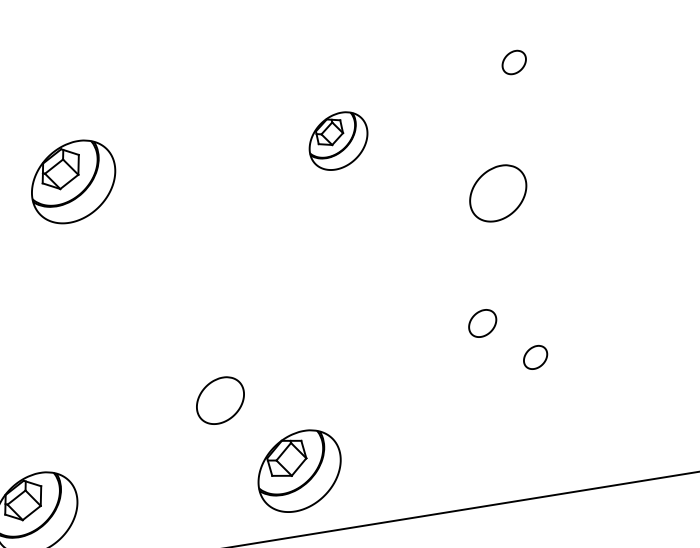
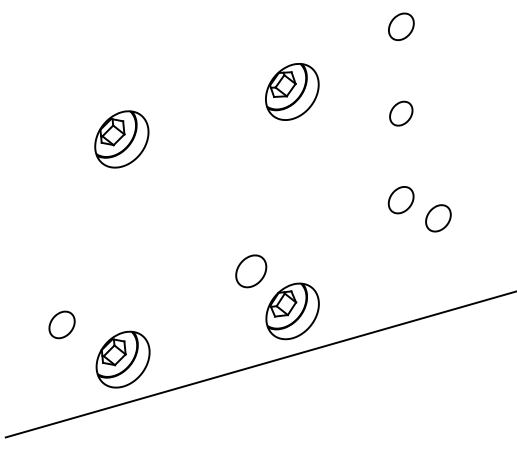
part: (514, 62) -> (401, 26), size x1.67
part: (338, 140) -> (292, 91), size x1.43
part: (498, 193) -> (401, 113), size x0.62
part: (481, 323) -> (400, 200), size x1.43
part: (535, 357) -> (438, 218), size x1.67
part: (220, 400) -> (251, 271), moved

